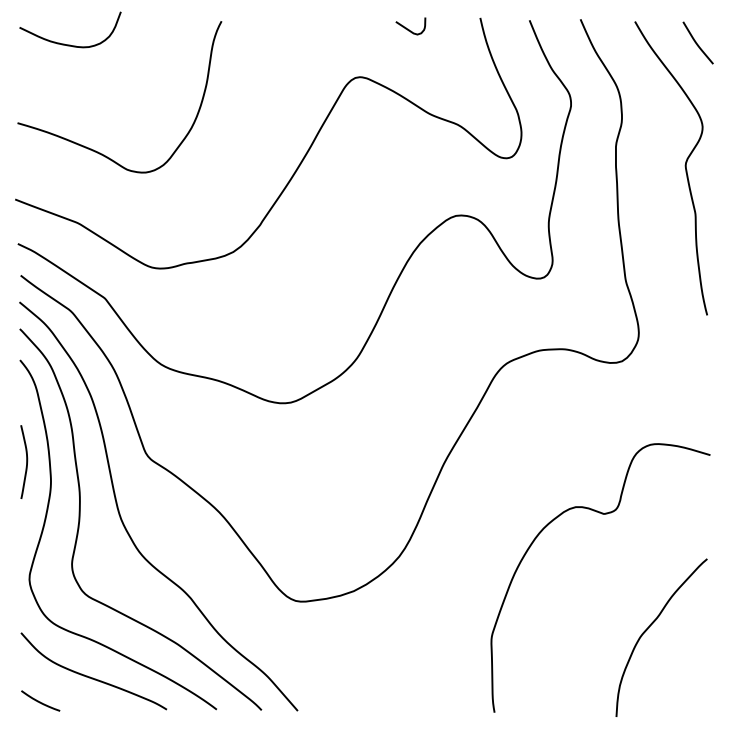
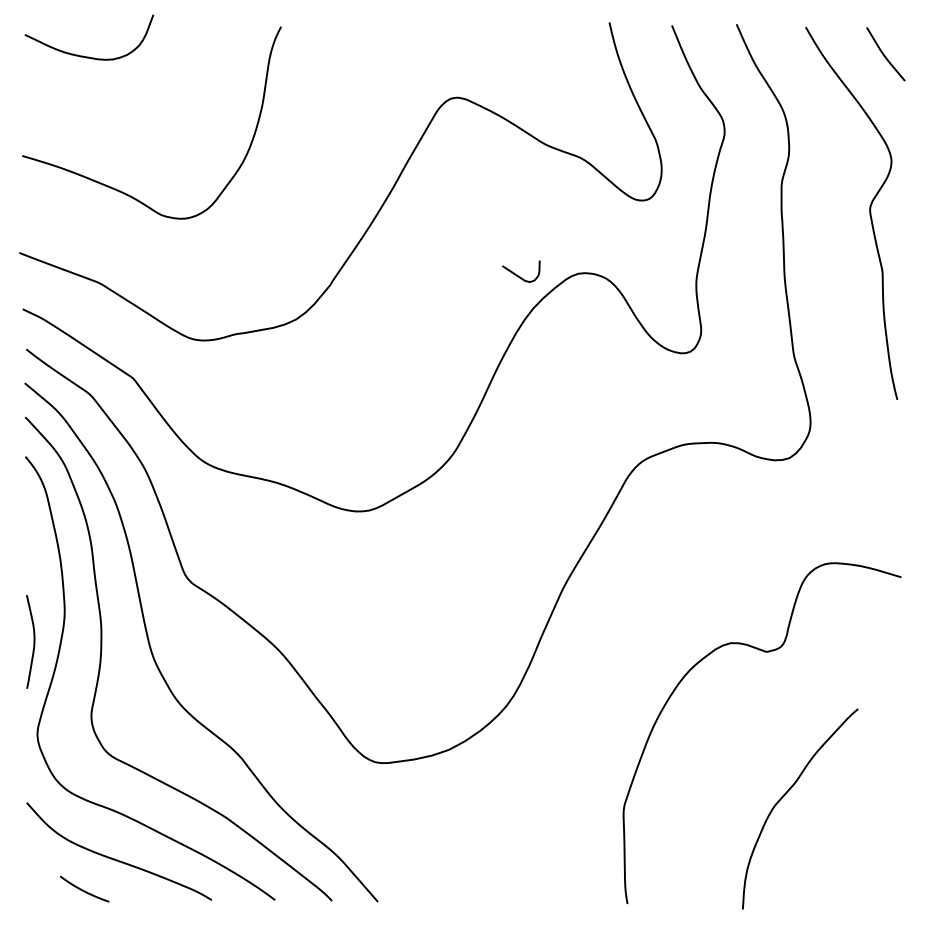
curve: (408, 28) -> (518, 274), moved
curve: (26, 461) -> (33, 641), moved
curve: (648, 629) -> (783, 798), moved
curve: (40, 701) -> (84, 889), moved

